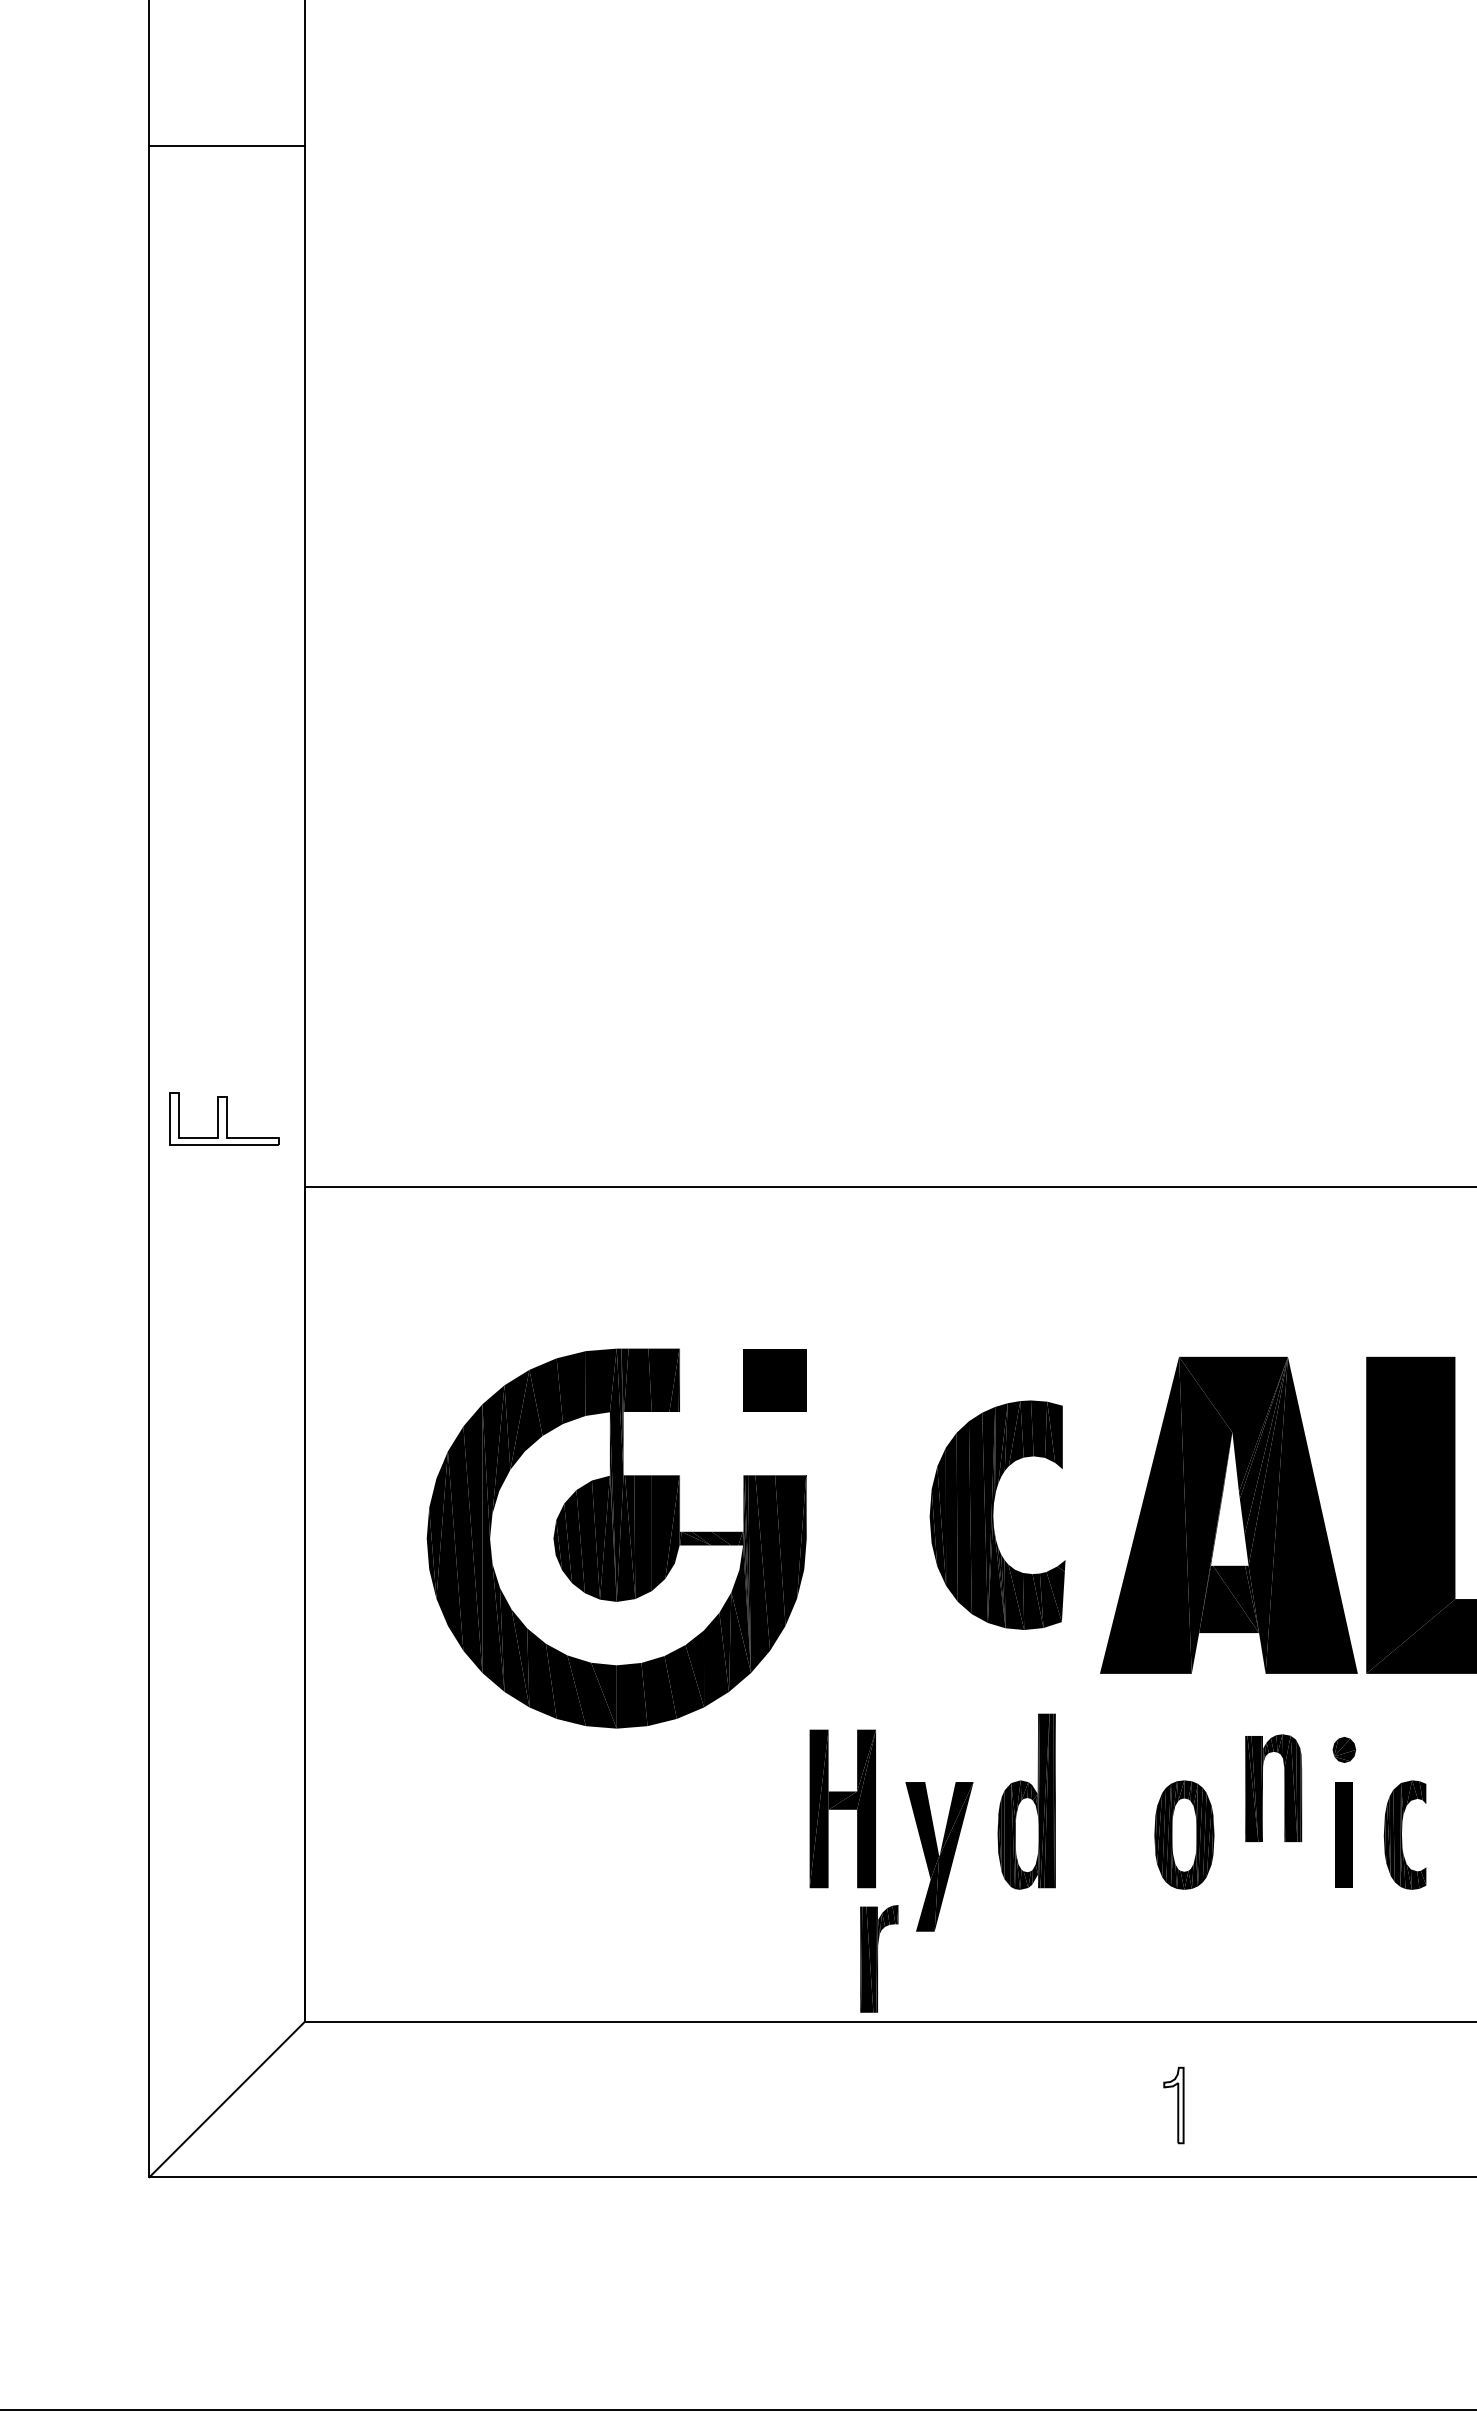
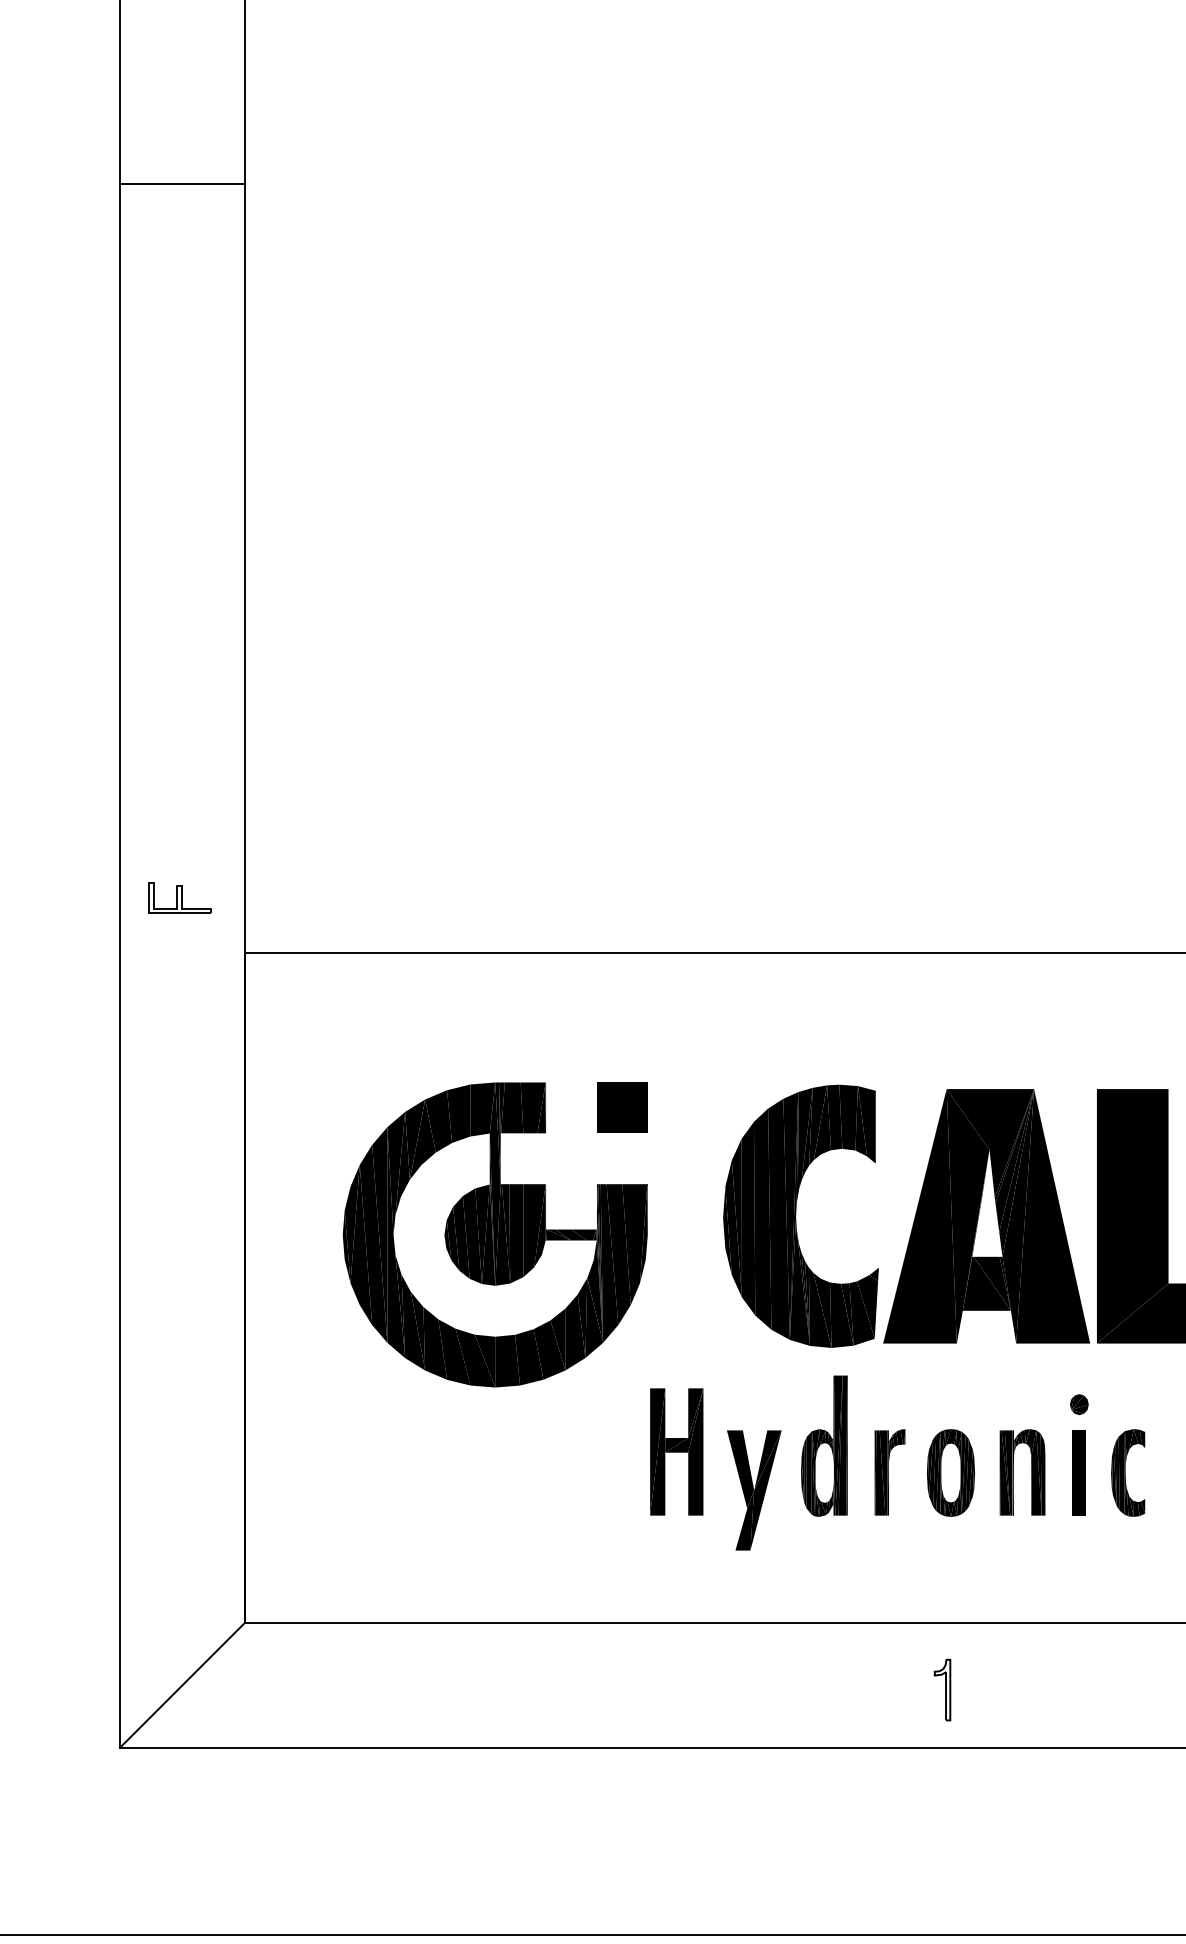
line: (227, 146) -> (182, 184), moved
part: (223, 1118) -> (179, 897), size x0.71
part: (996, 1514) -> (800, 1215), size x1.43
part: (1262, 1788) -> (1013, 1472), moved
part: (878, 1959) -> (889, 1472), moved

